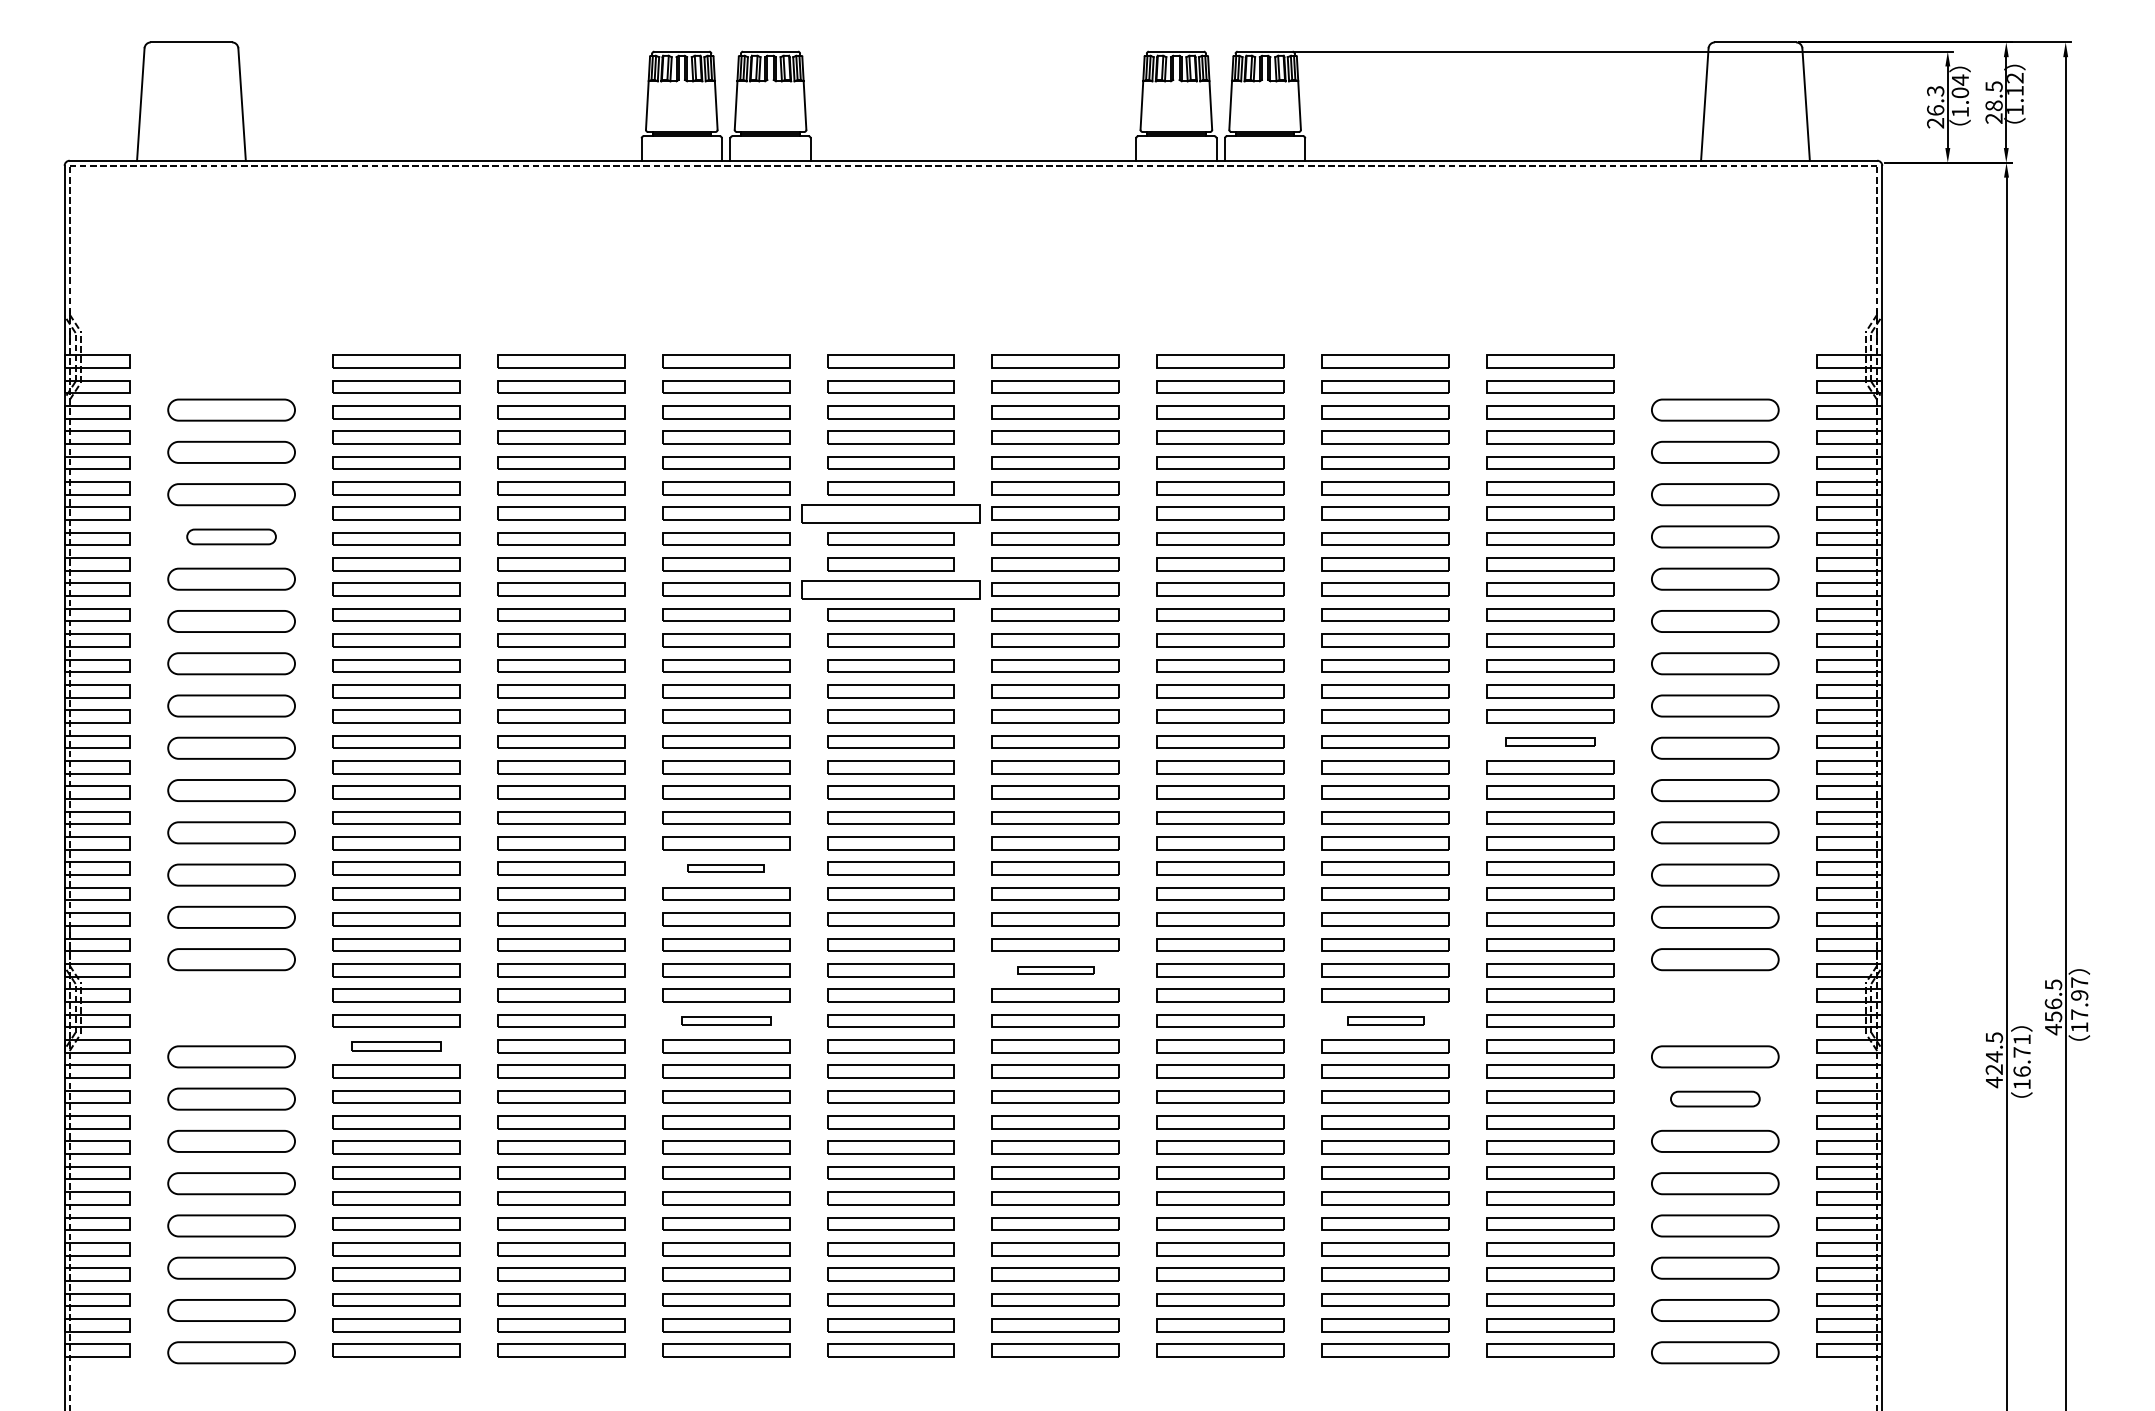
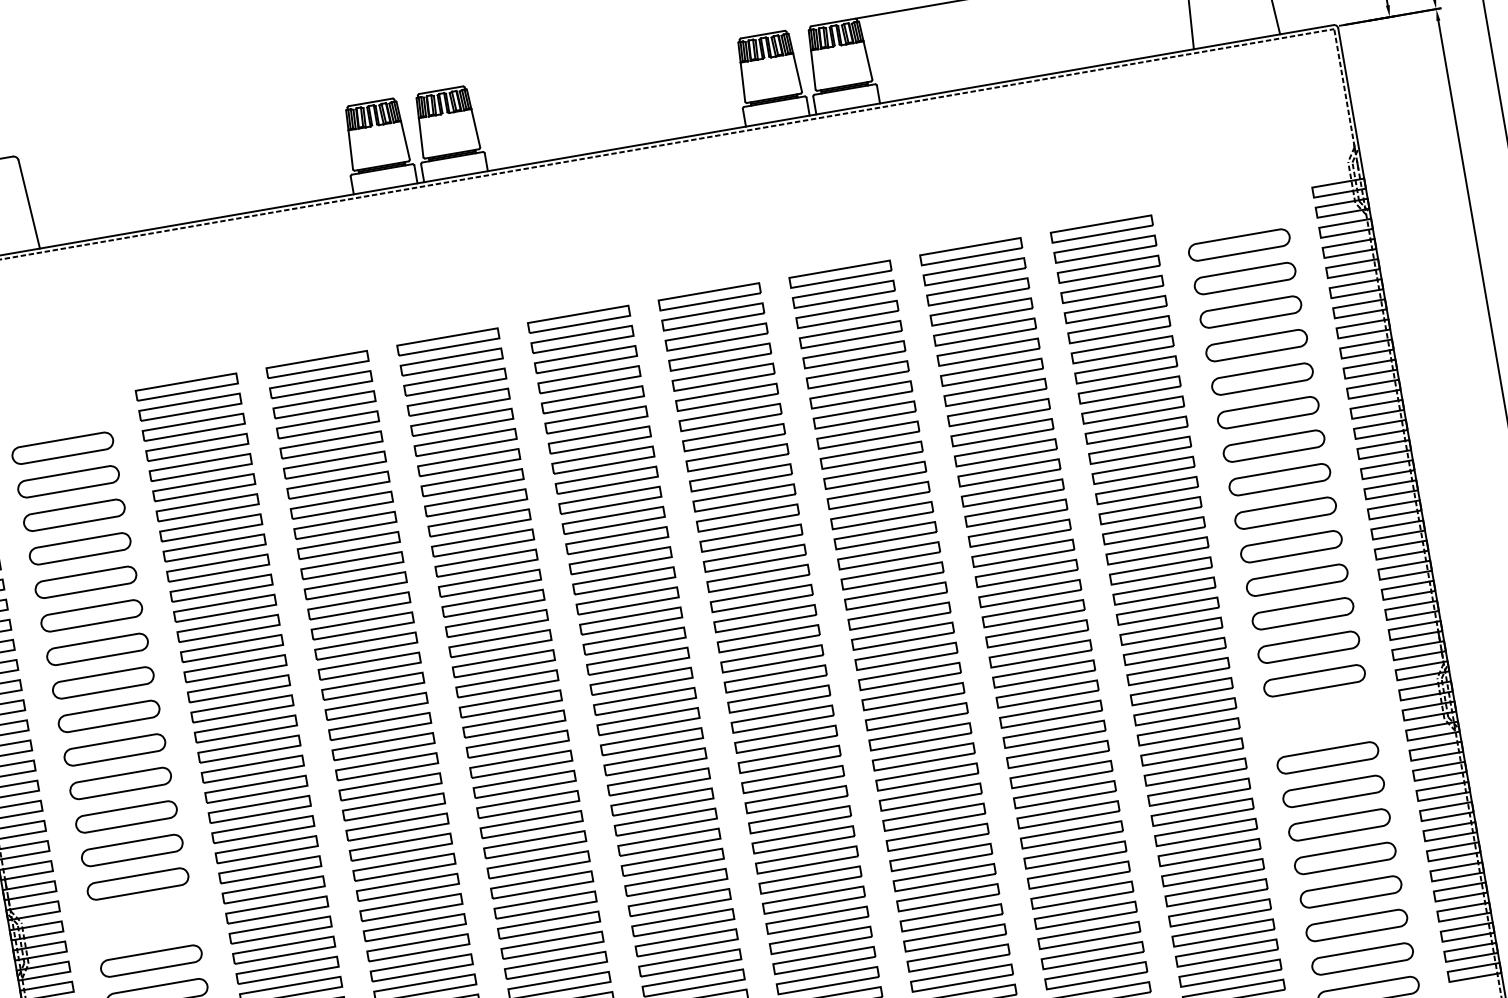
part: (890, 513) -> (599, 440), size x0.71
part: (231, 536) -> (80, 548), size x1.43
part: (890, 589) -> (609, 500), size x0.71
part: (1550, 741) -> (1154, 530), size x1.43
part: (726, 868) -> (518, 743), size x1.67
part: (1055, 970) -> (792, 779), size x1.67
part: (726, 1020) -> (538, 864), size x1.43
part: (1385, 1020) -> (1061, 774), size x1.67
part: (396, 1046) -> (280, 930), size x1.43
part: (1715, 1098) -> (1333, 790), size x1.43

